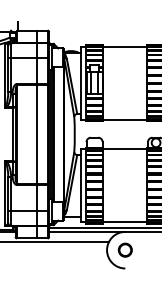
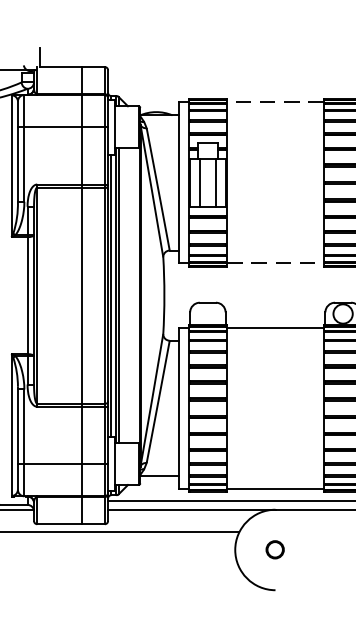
line: (125, 46) -> (275, 102), solid -> dashed
line: (125, 119) -> (275, 262), solid -> dashed
circle: (124, 249) -> (273, 548), size x0.6

